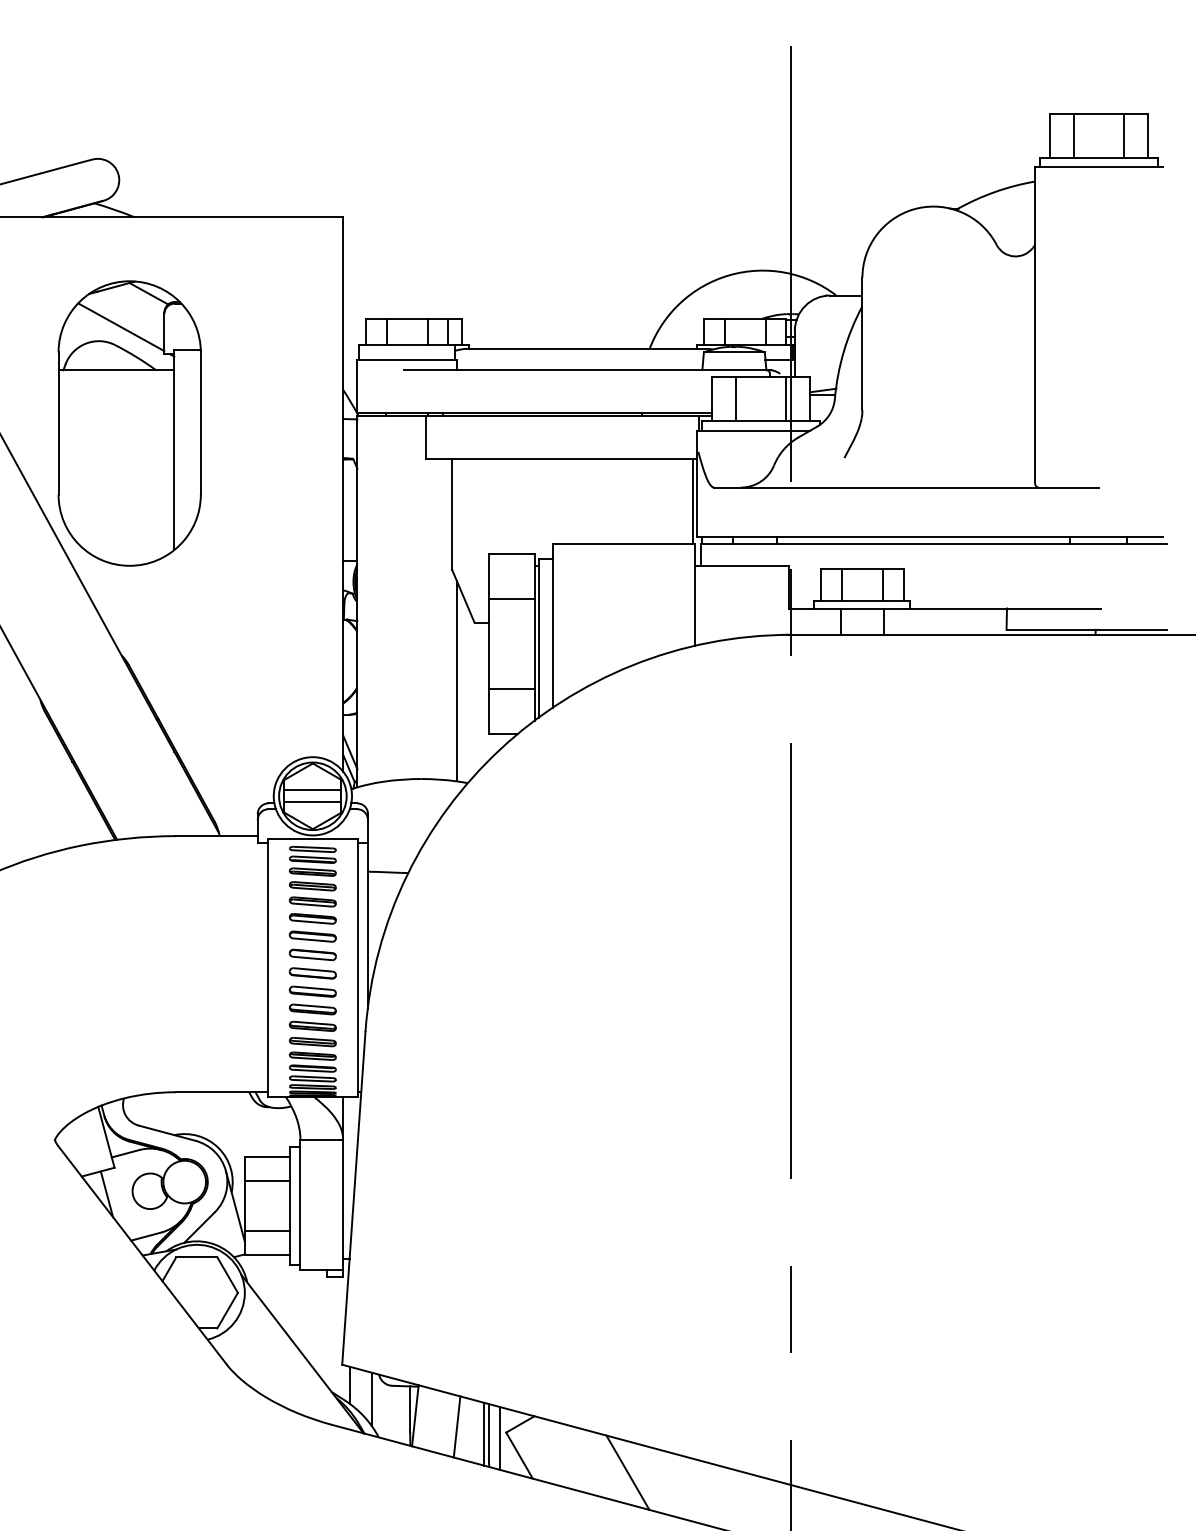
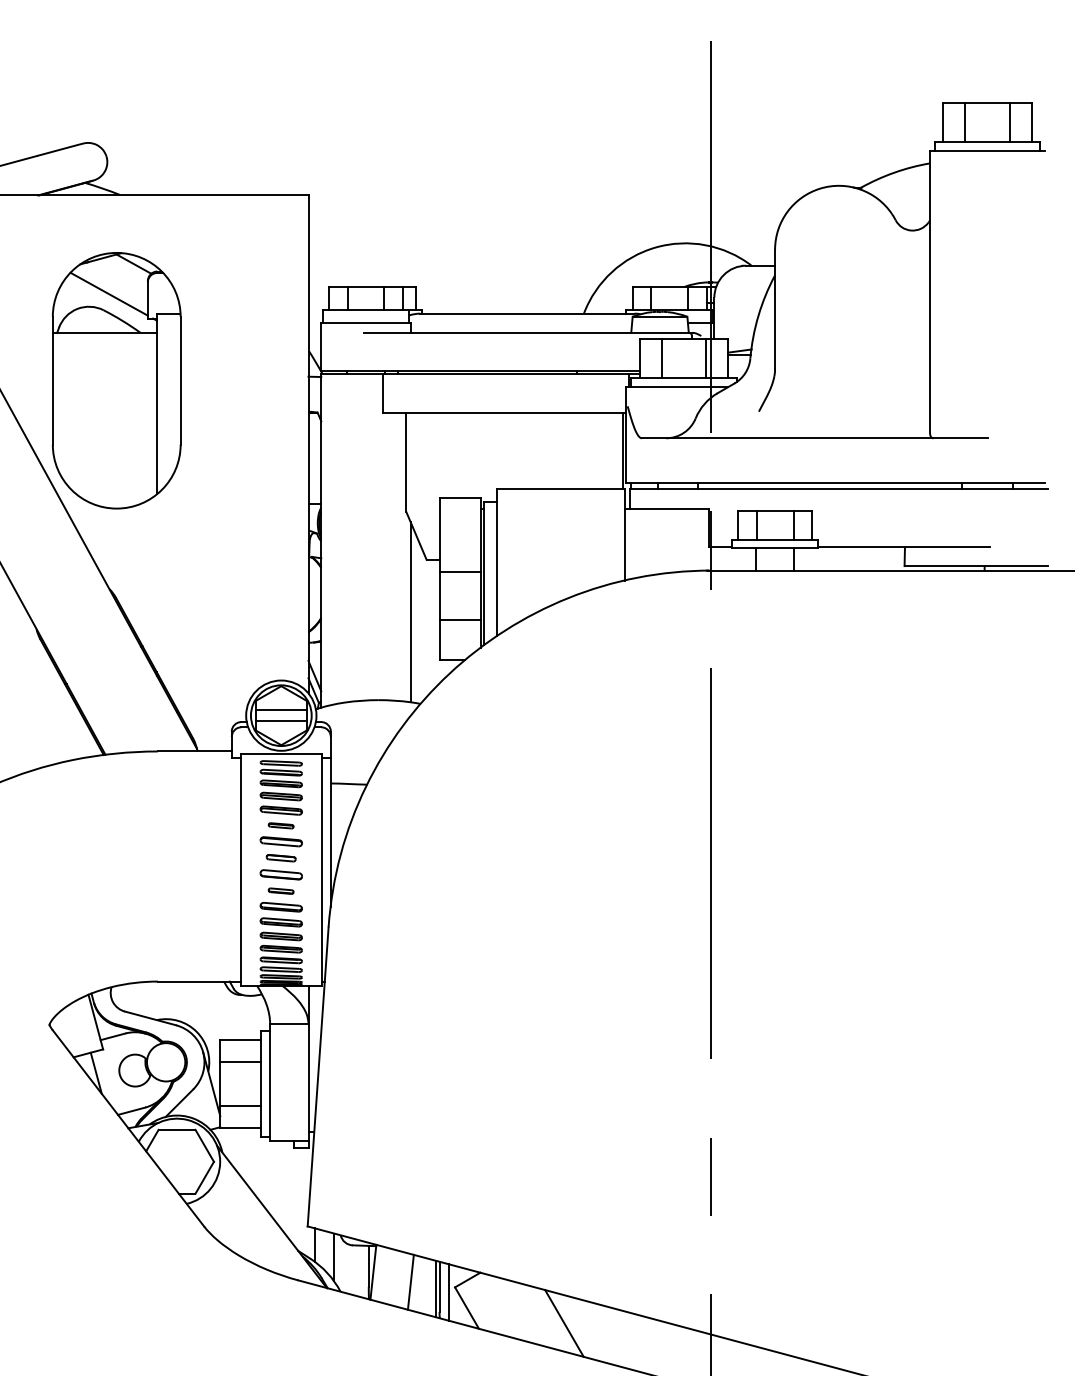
line: (511, 598) -> (459, 571), moved
part: (312, 918) -> (280, 825), size x0.6
part: (312, 954) -> (280, 857), size x0.7
part: (312, 991) -> (280, 891), size x0.6

